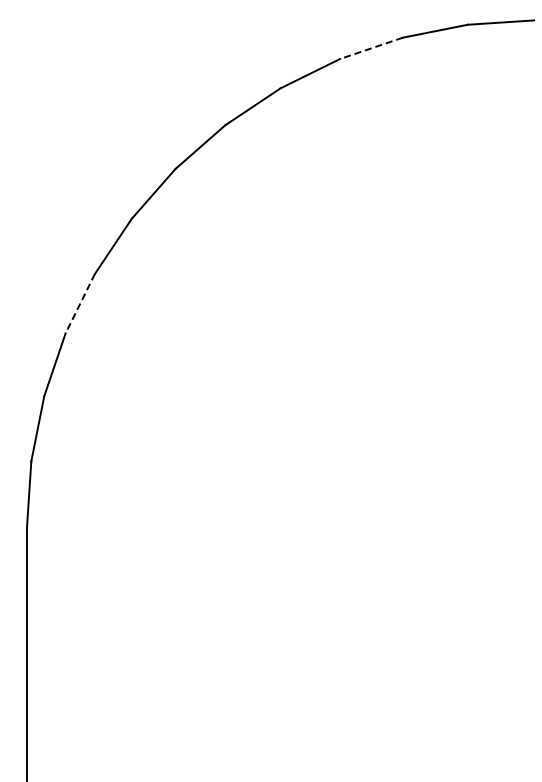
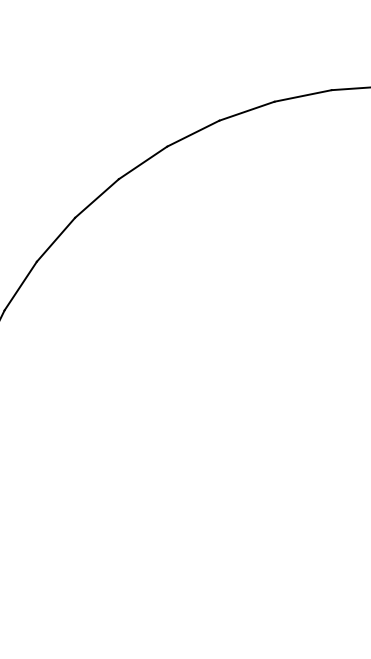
line: (370, 48) -> (302, 95), dashed -> solid
line: (80, 304) -> (20, 286), dashed -> solid

